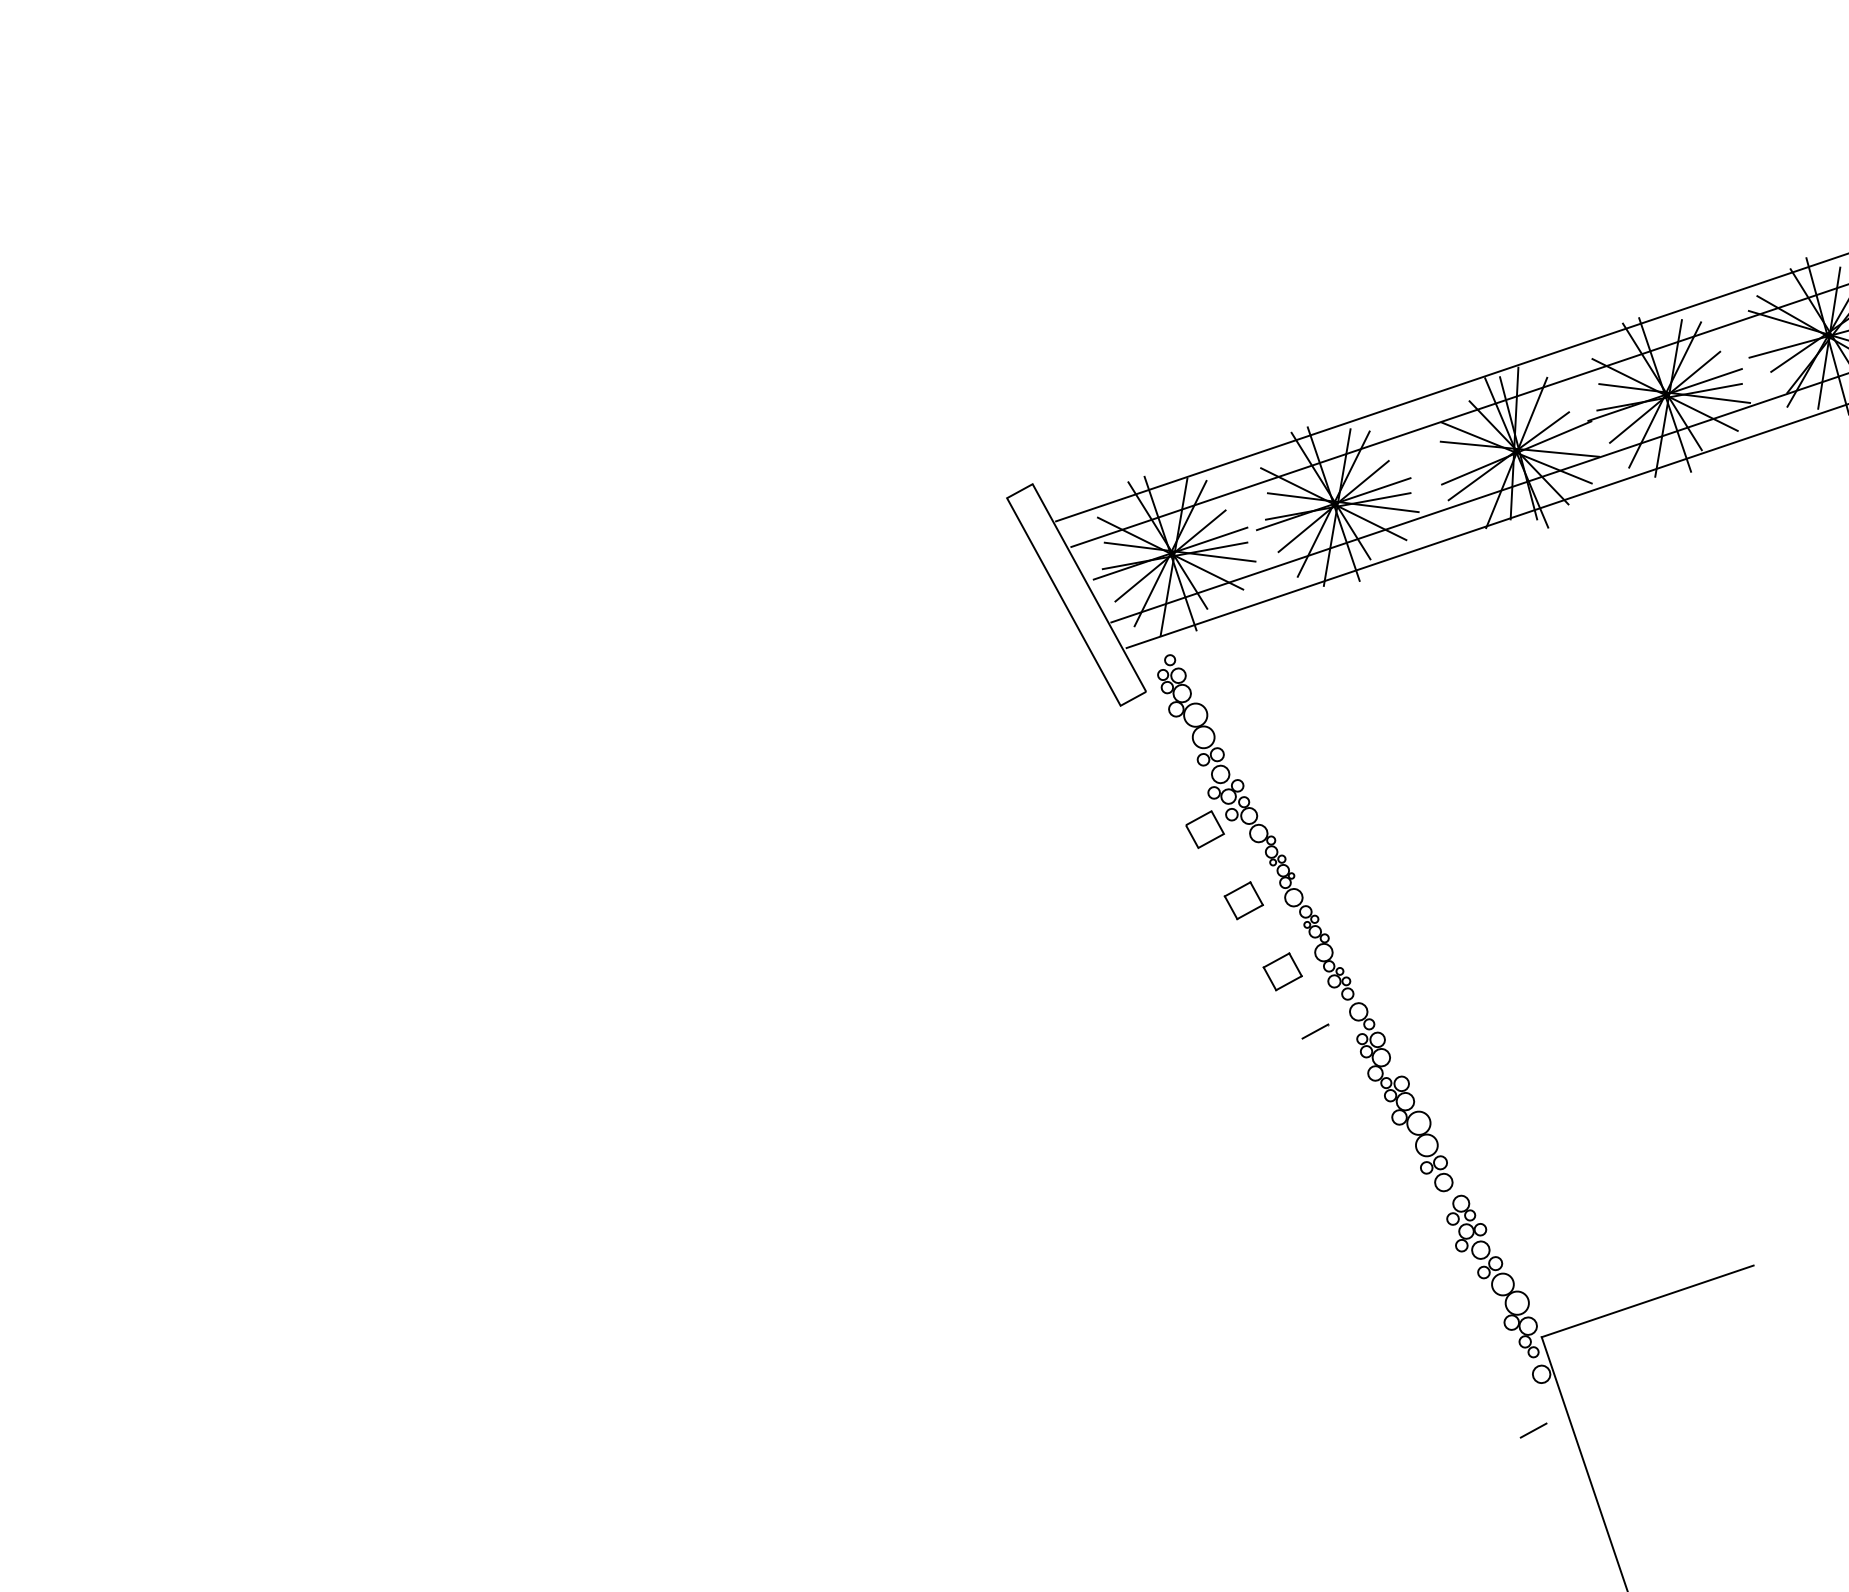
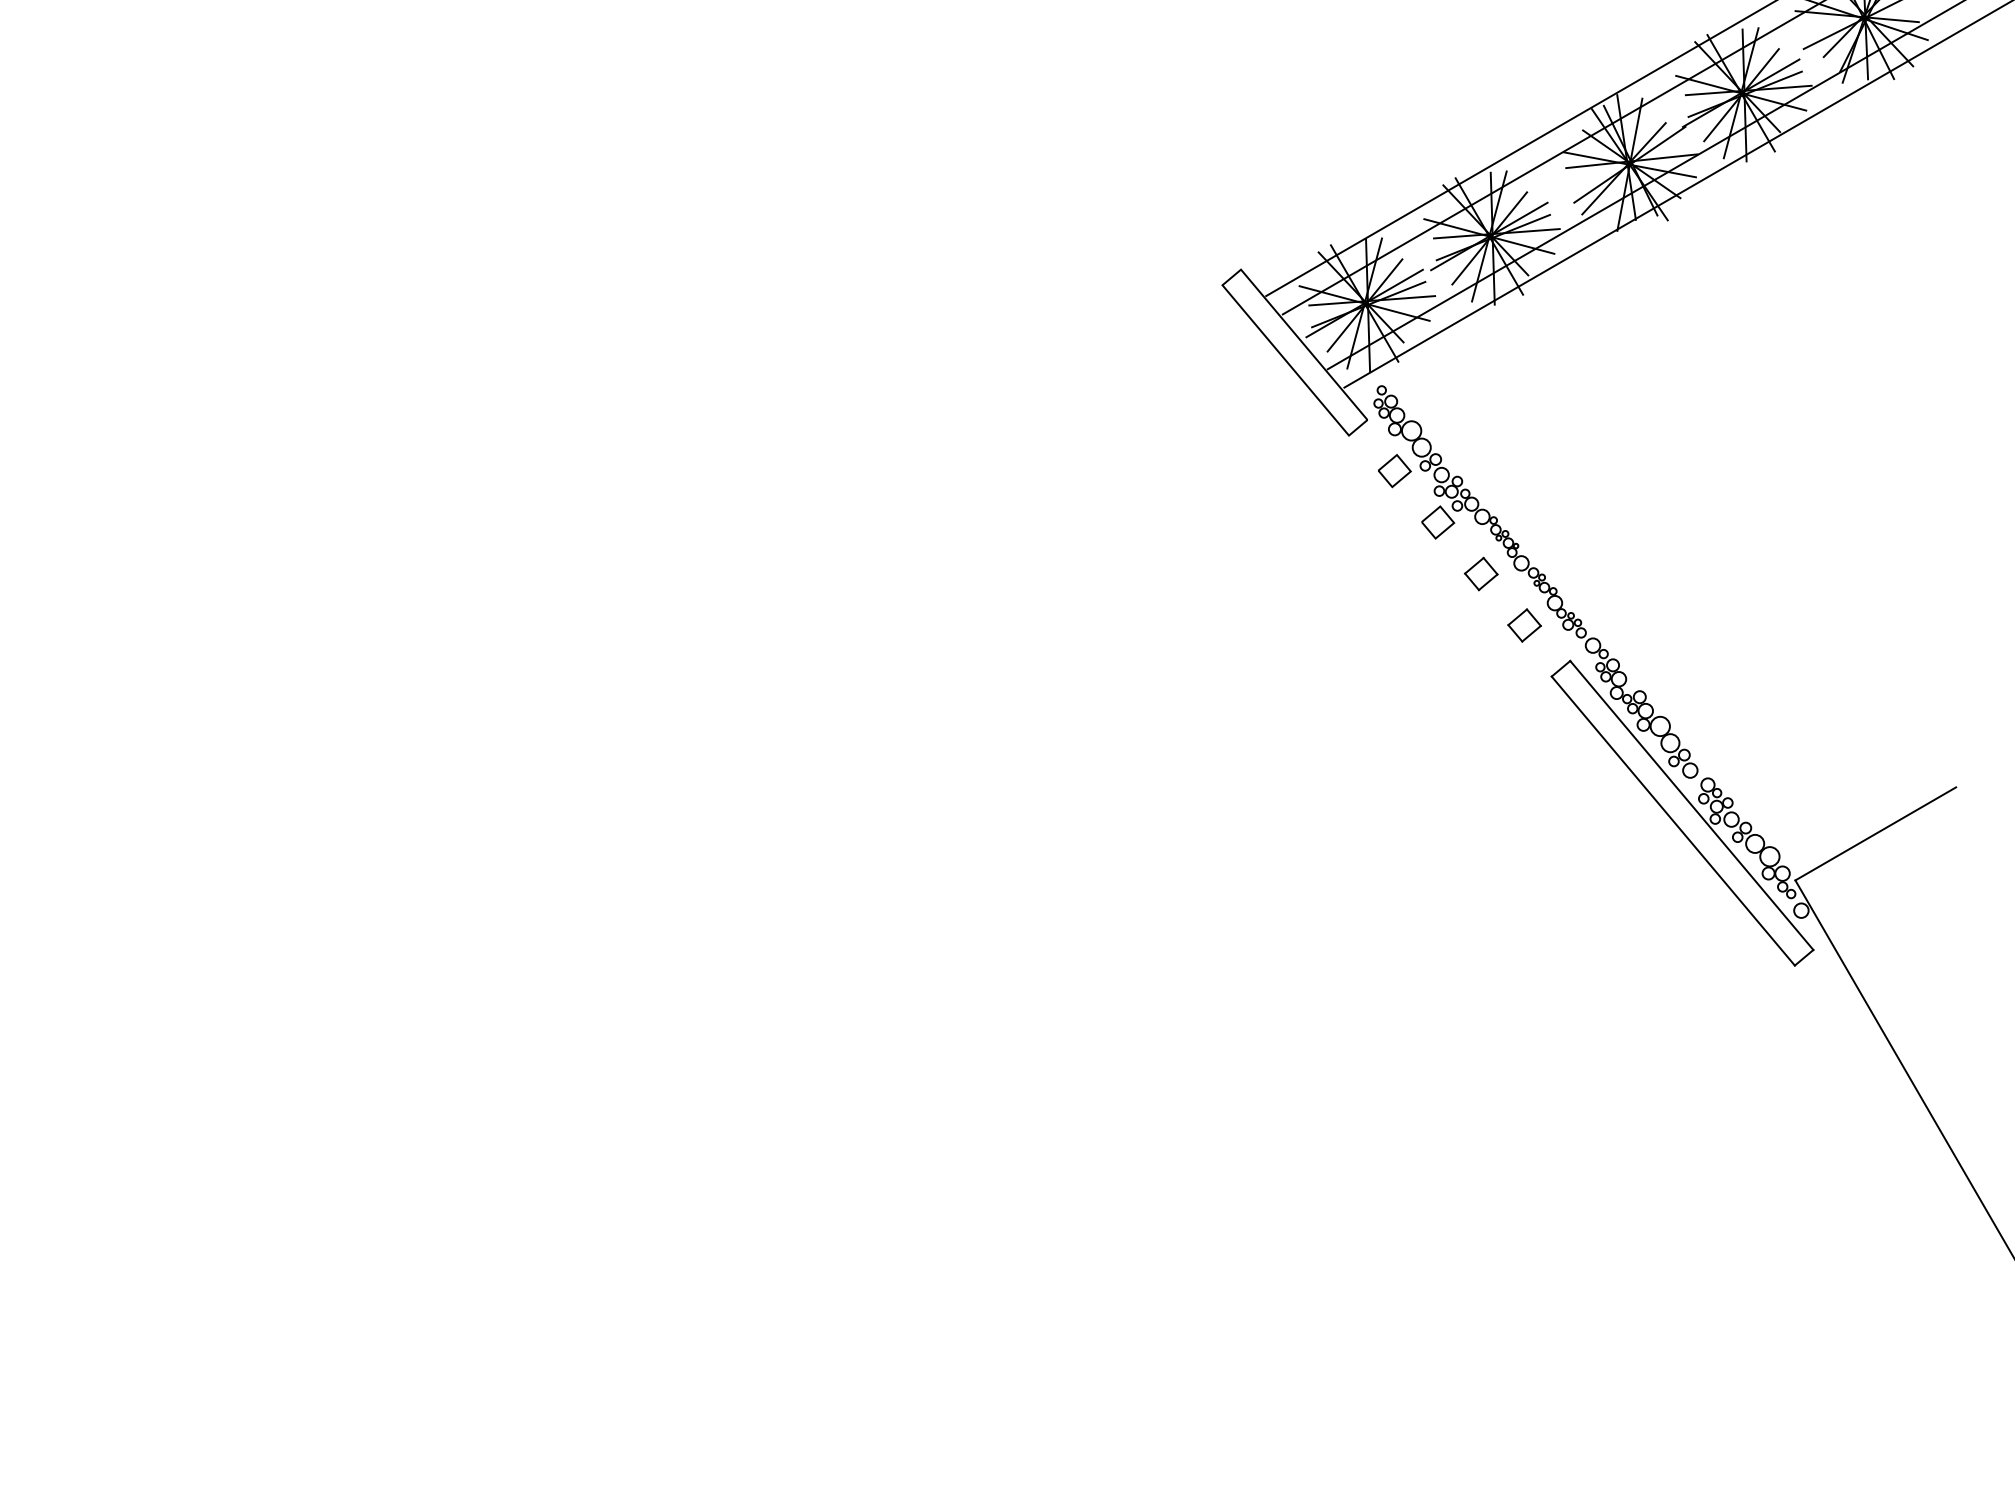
part: (1165, 759) -> (1394, 471), added
line: (1437, 1222) -> (1691, 804), added
line: (1410, 1237) -> (1672, 820), added

